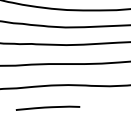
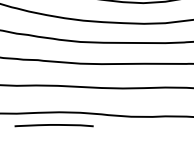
line: (47, 107) -> (53, 125), moved

